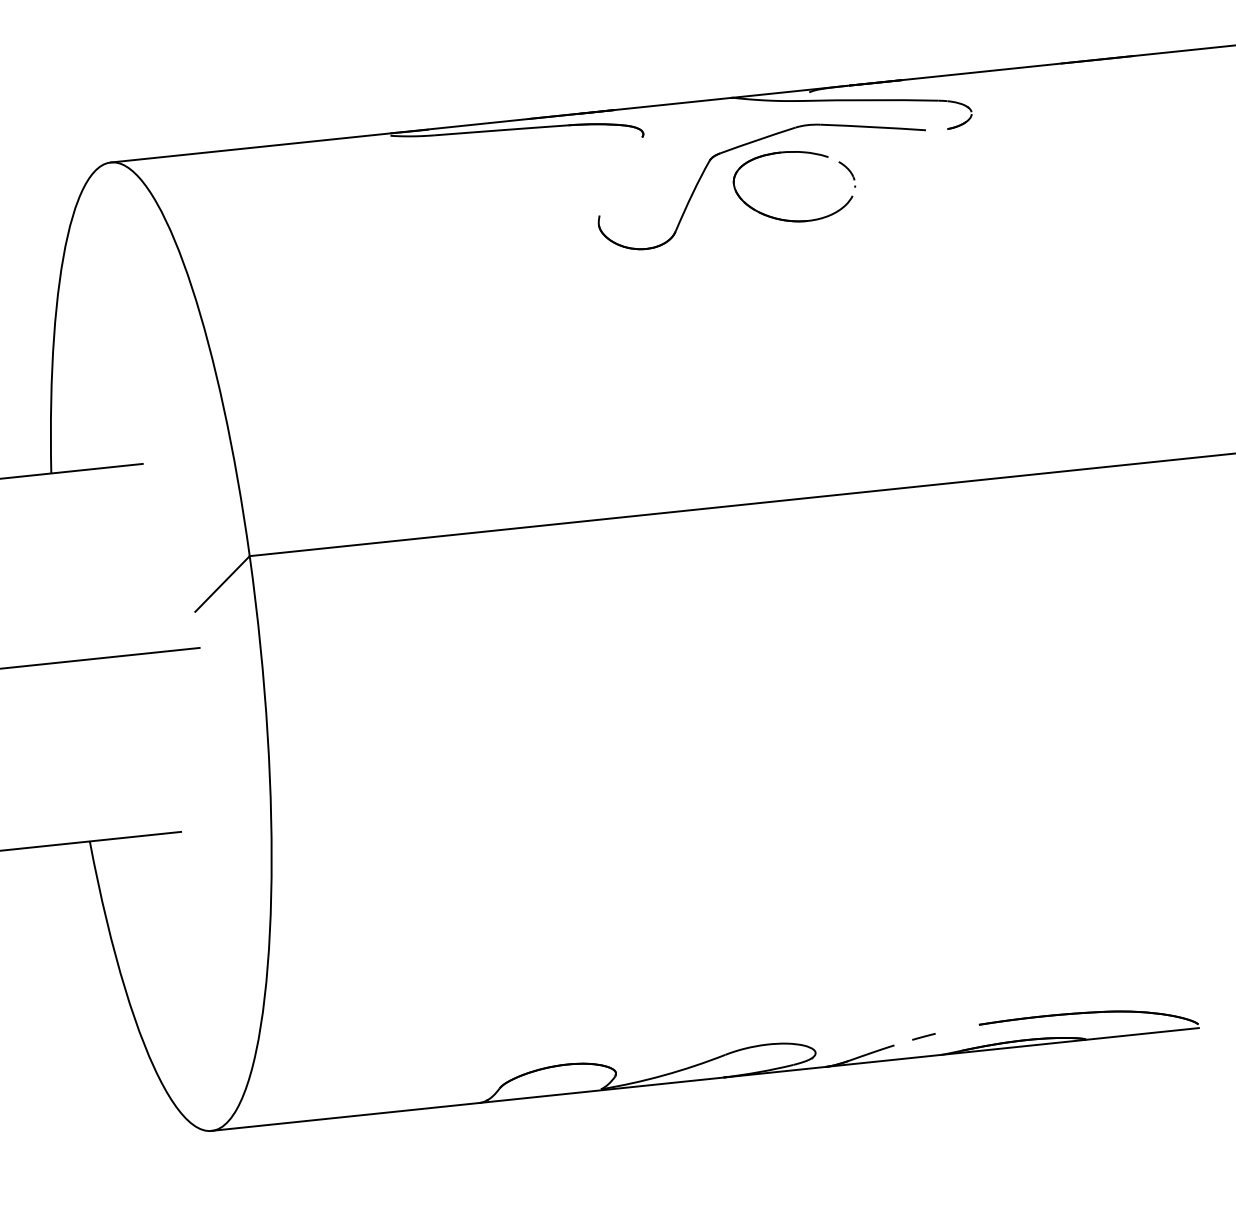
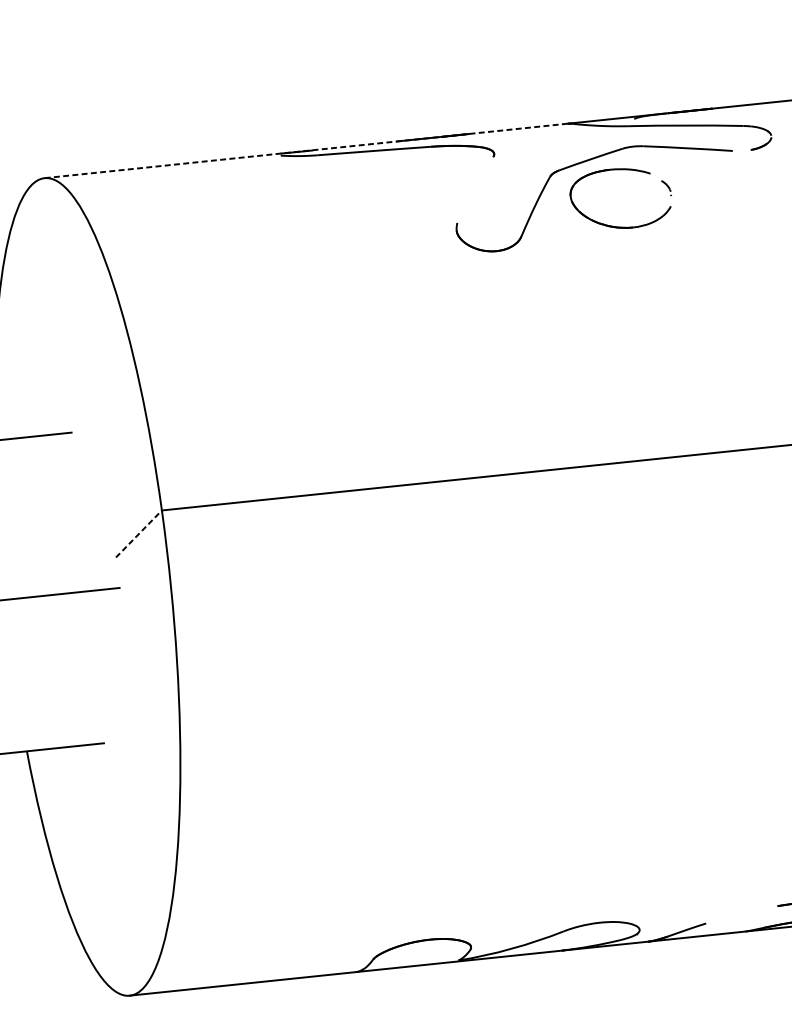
line: (420, 130) -> (306, 151), solid -> dashed
part: (847, 174) -> (666, 188), size x0.7
line: (222, 584) -> (138, 534), solid -> dashed
line: (923, 1036) -> (730, 915), removed

